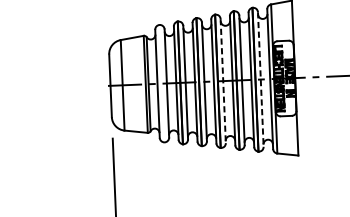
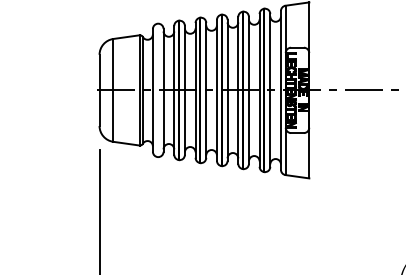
line: (260, 79) -> (270, 90), dashed -> solid
line: (223, 81) -> (227, 90), dashed -> solid

